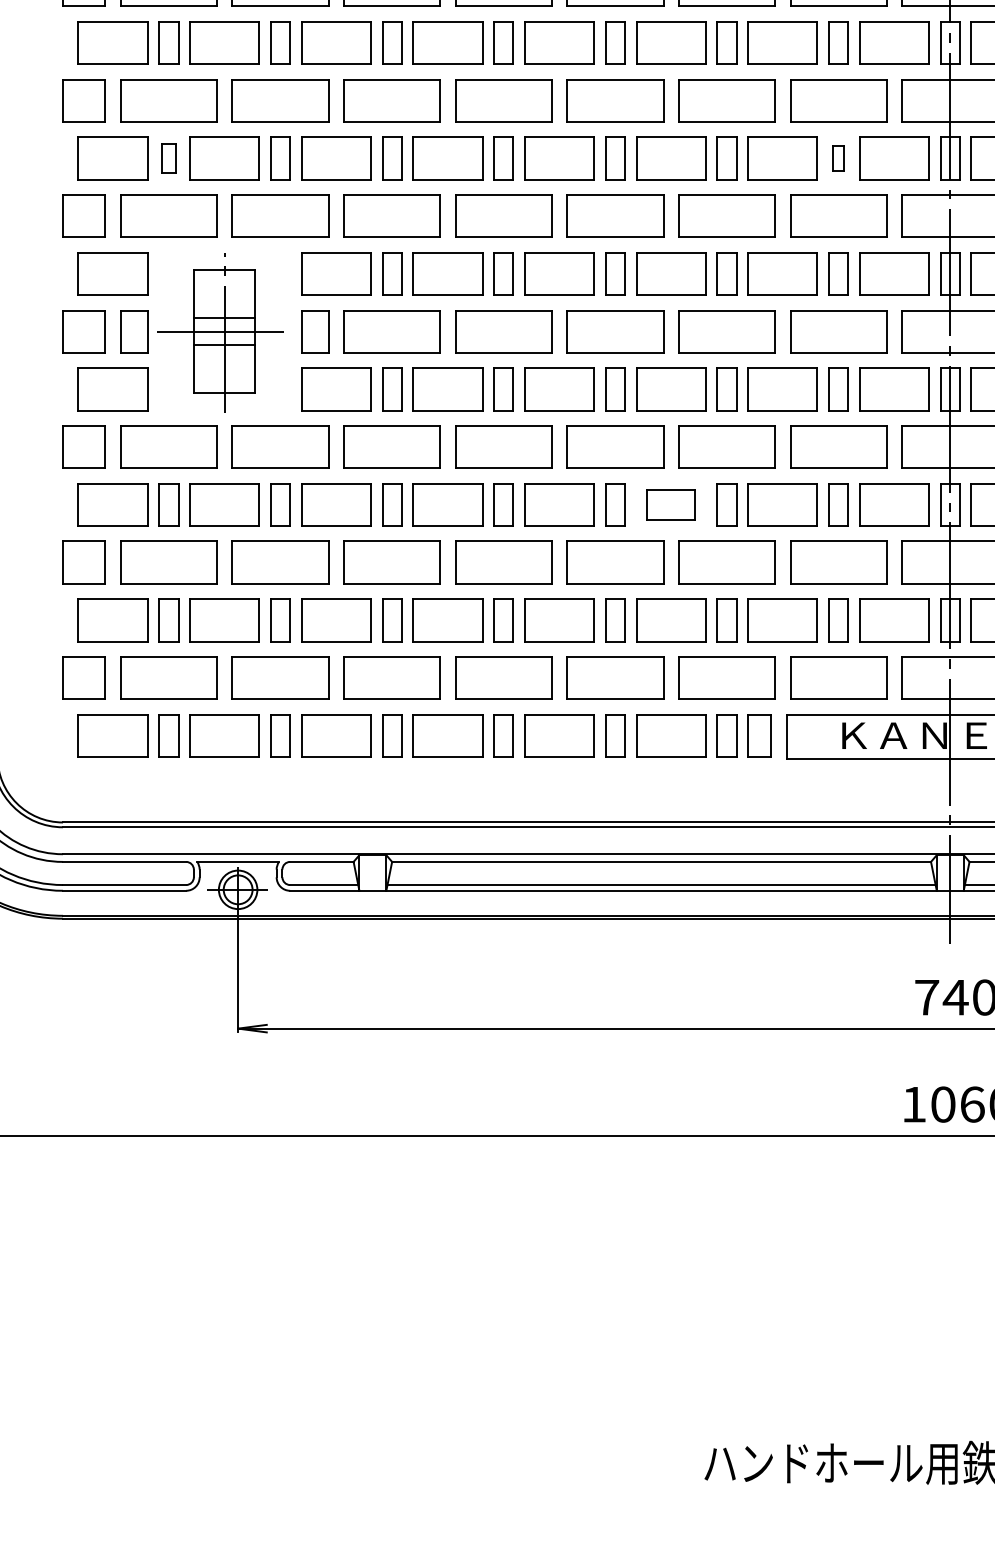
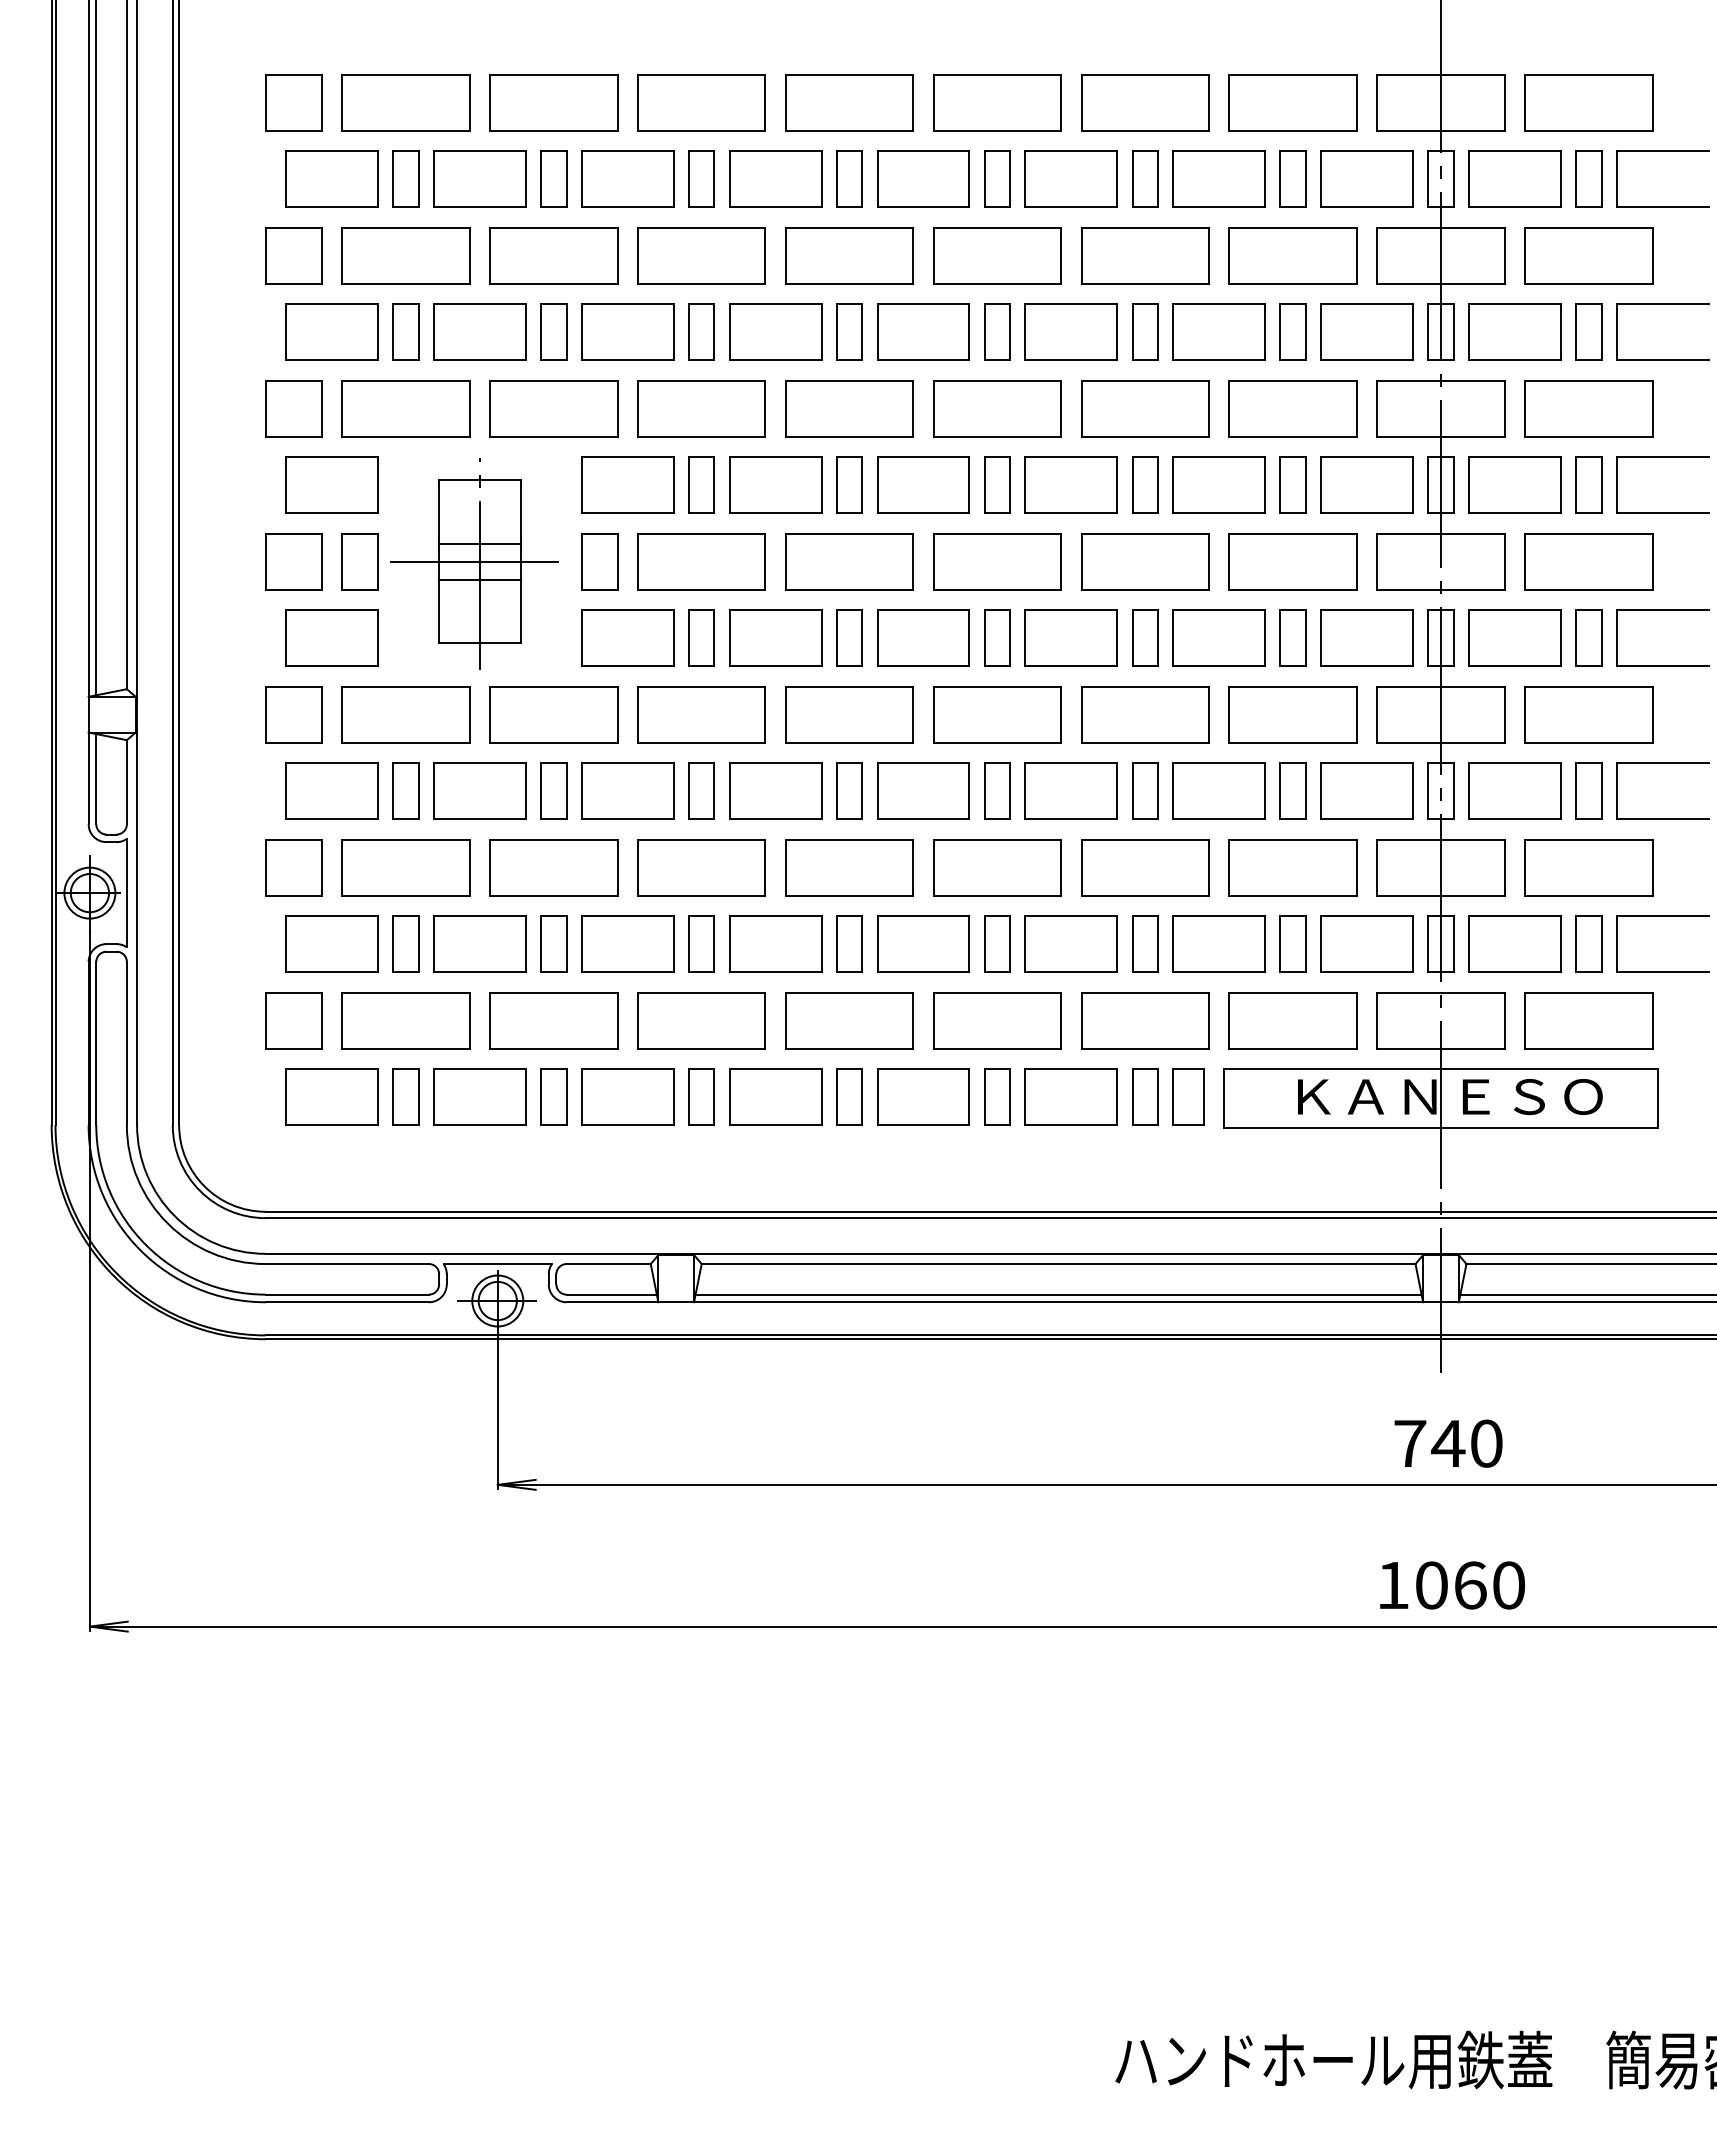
part: (168, 157) -> (405, 331), size x1.43
part: (838, 157) -> (1292, 331), size x1.67
part: (670, 504) -> (1070, 790), size x1.43

